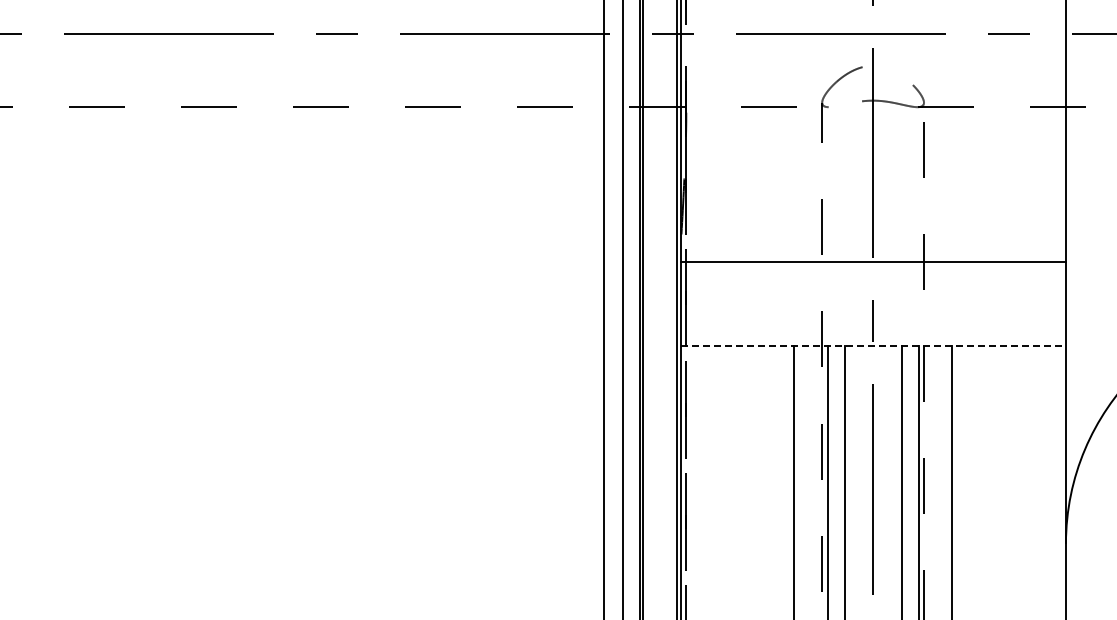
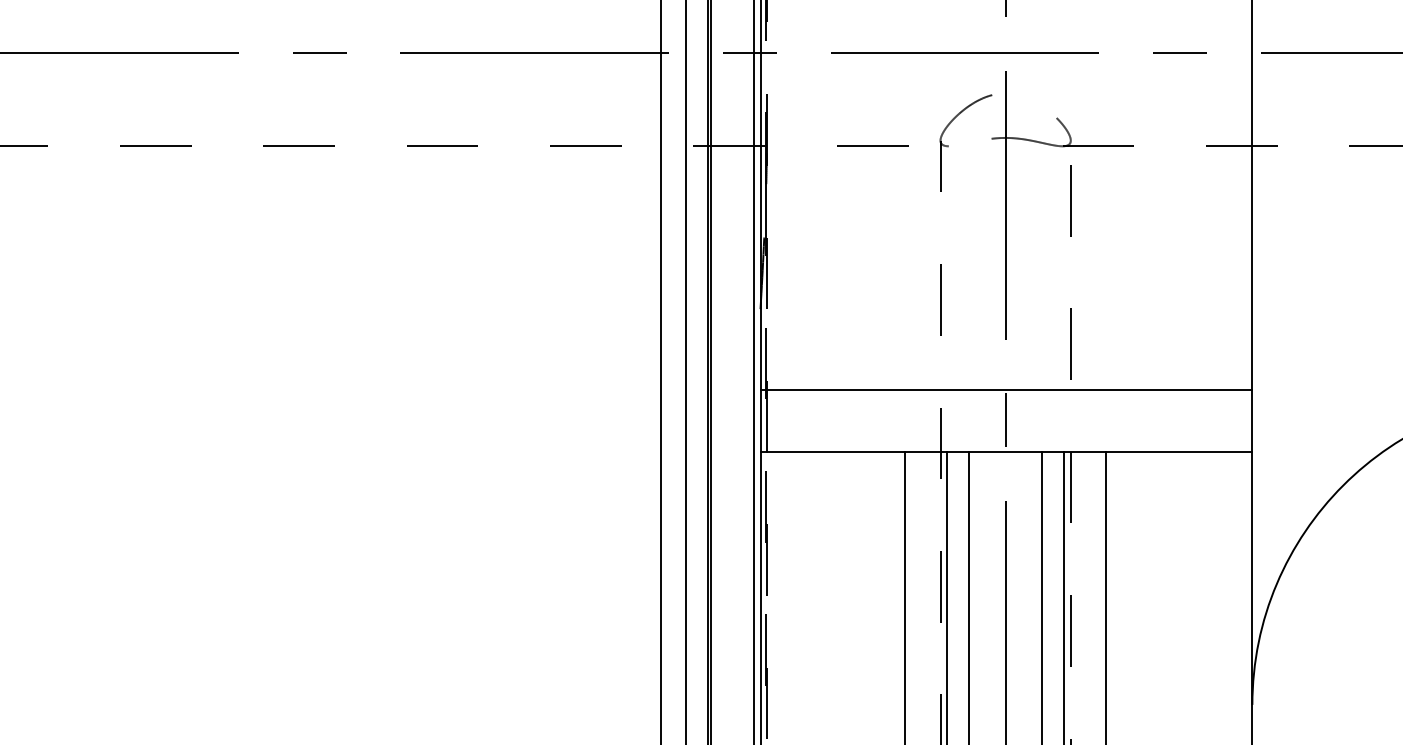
line: (873, 261) -> (1006, 389), moved
line: (874, 346) -> (1007, 452), dashed -> solid

